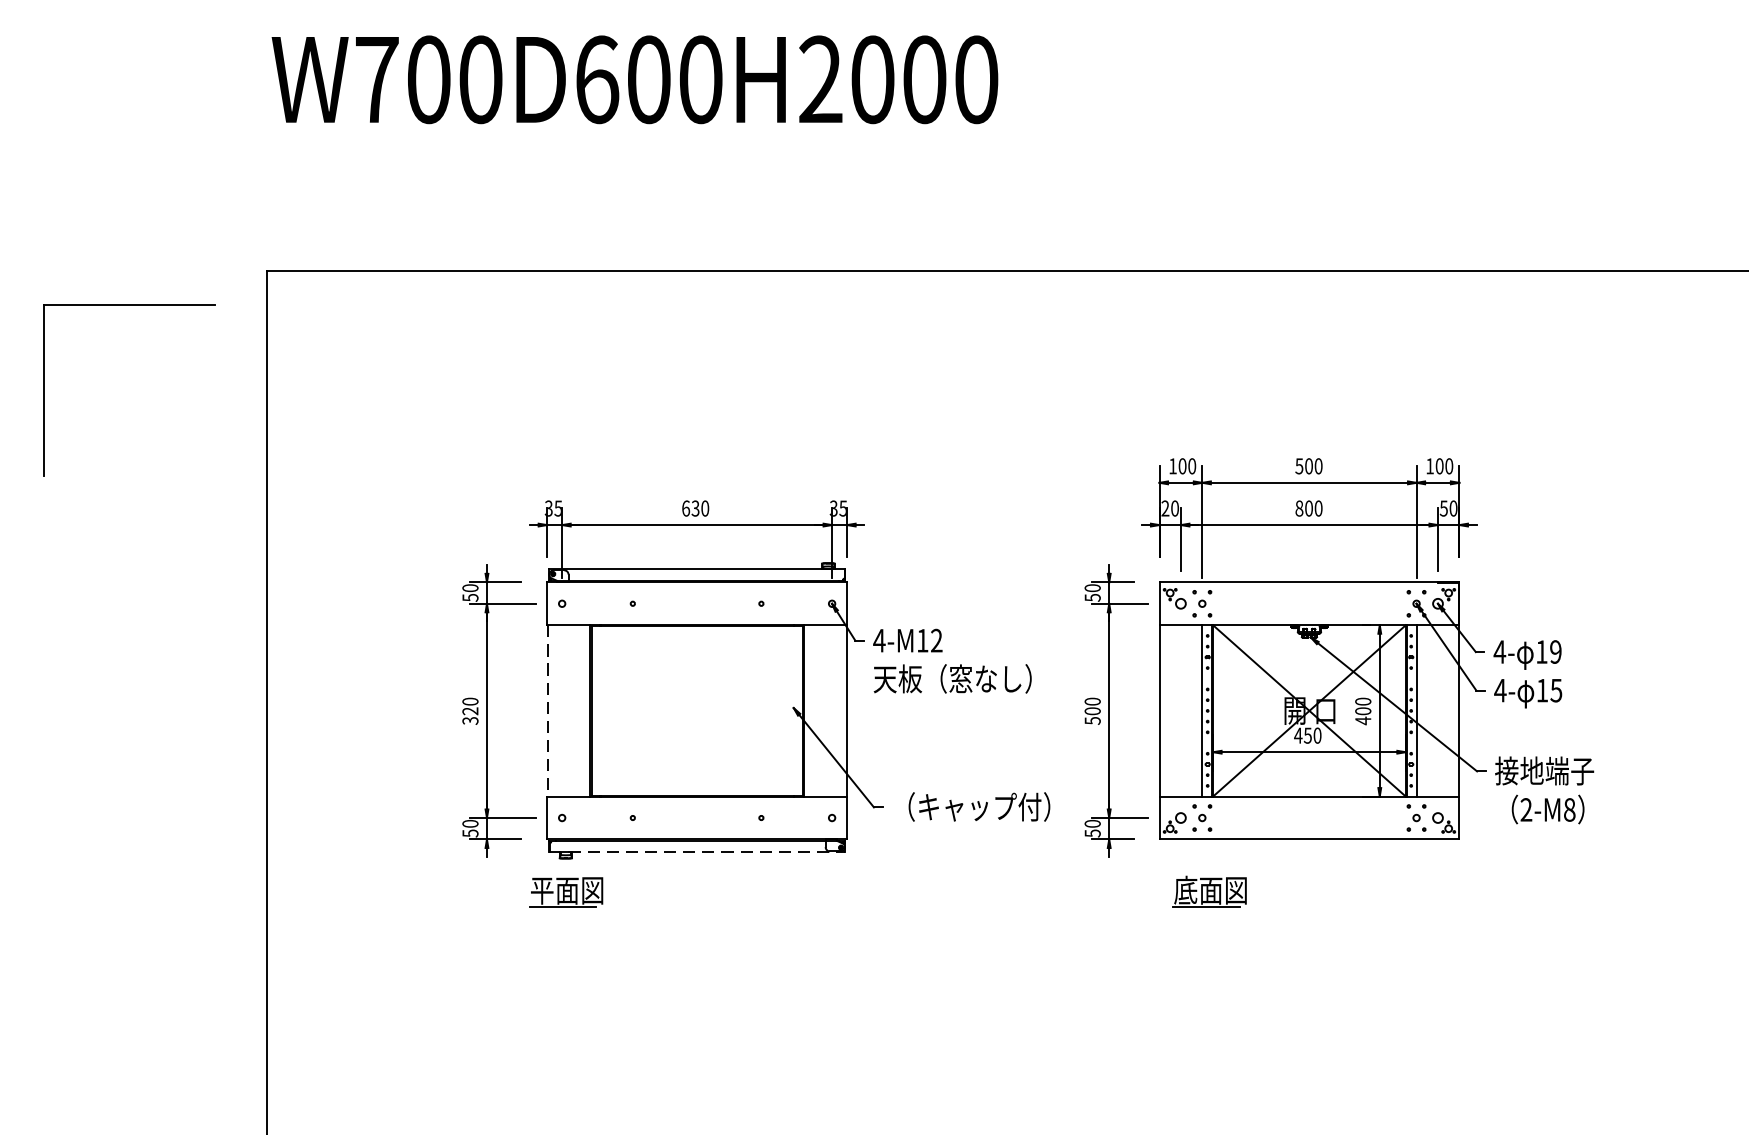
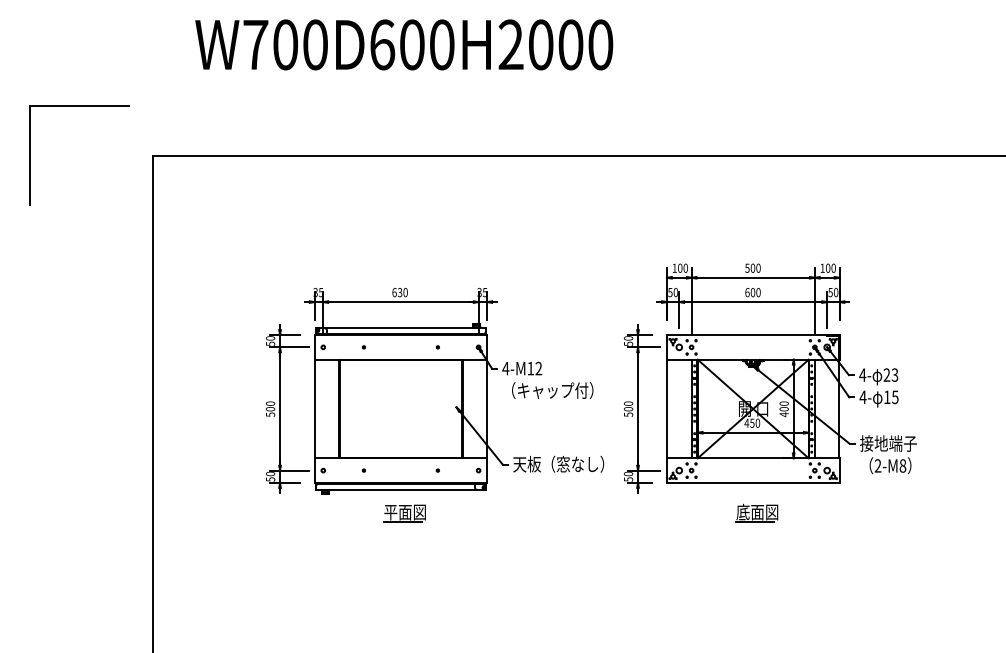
text: (635, 79) -> (404, 44), moved
part: (129, 305) -> (79, 106), moved
text: (1165, 508) -> (670, 292), 20 -> 50
text: (1299, 508) -> (747, 292), 800 -> 600
text: (1548, 650) -> (890, 374), 19 -> 23
text: (948, 678) -> (545, 390), 天板（窓なし） -> （キャップ付）
line: (546, 711) -> (314, 409), dashed -> solid
text: (470, 715) -> (270, 411), 320 -> 500
text: (965, 805) -> (555, 463), （キャップ付） -> 天板（窓なし）
line: (698, 852) -> (401, 490), dashed -> solid
part: (1209, 890) -> (756, 512), moved
part: (565, 892) -> (404, 513), moved

